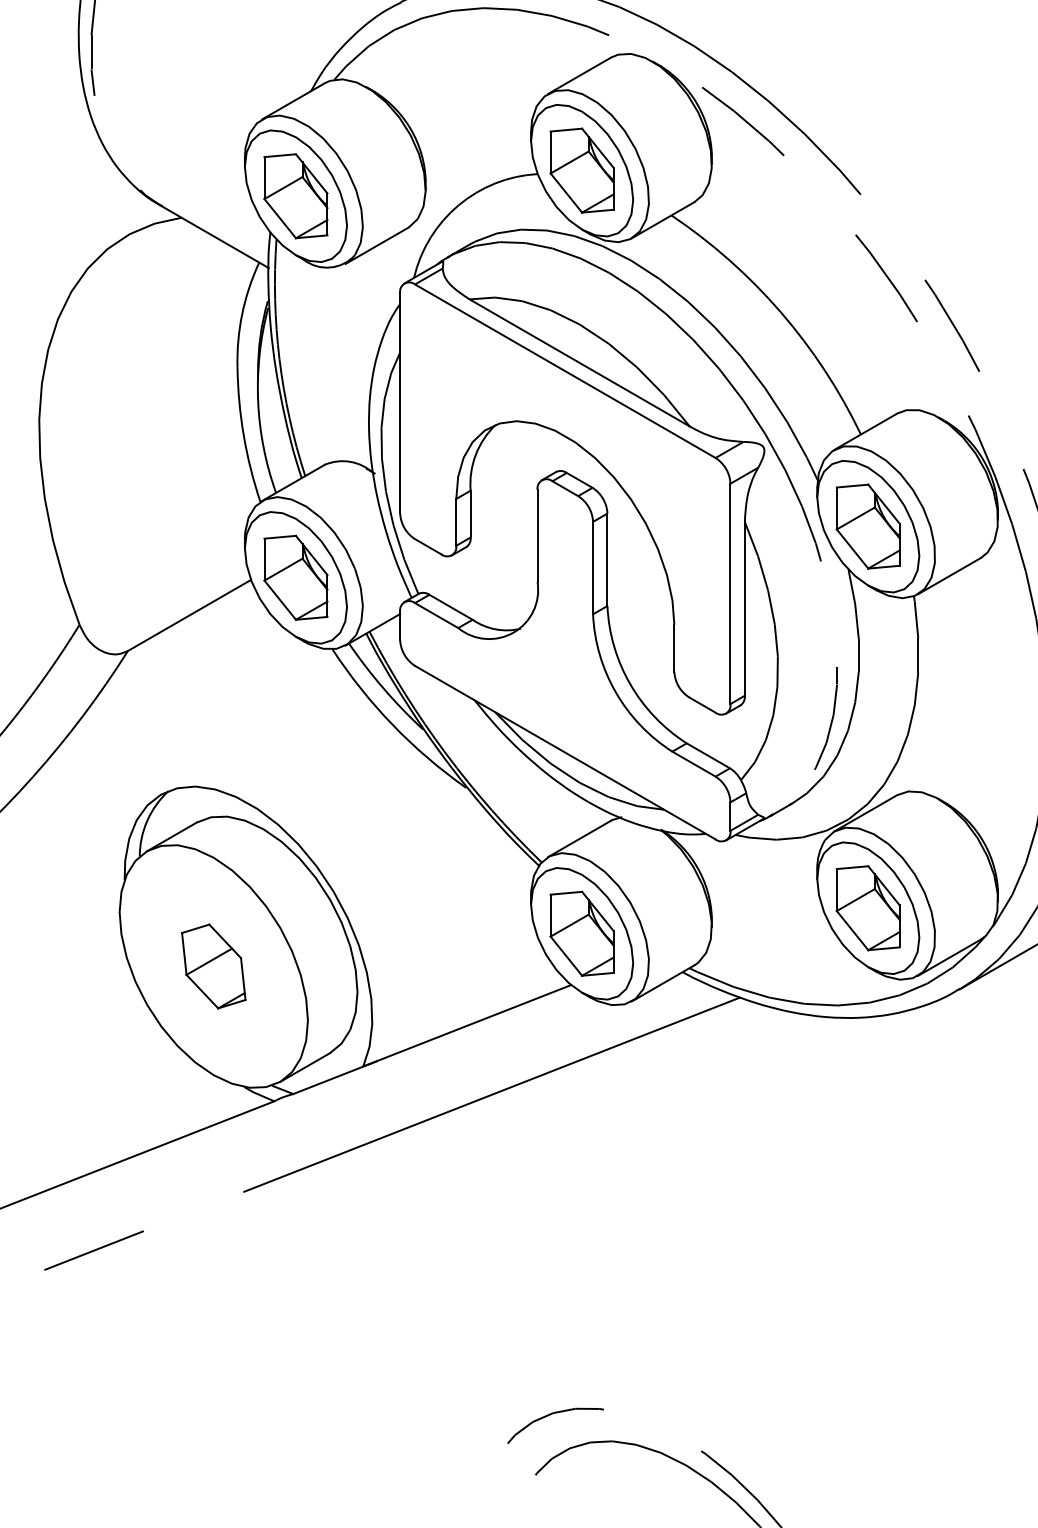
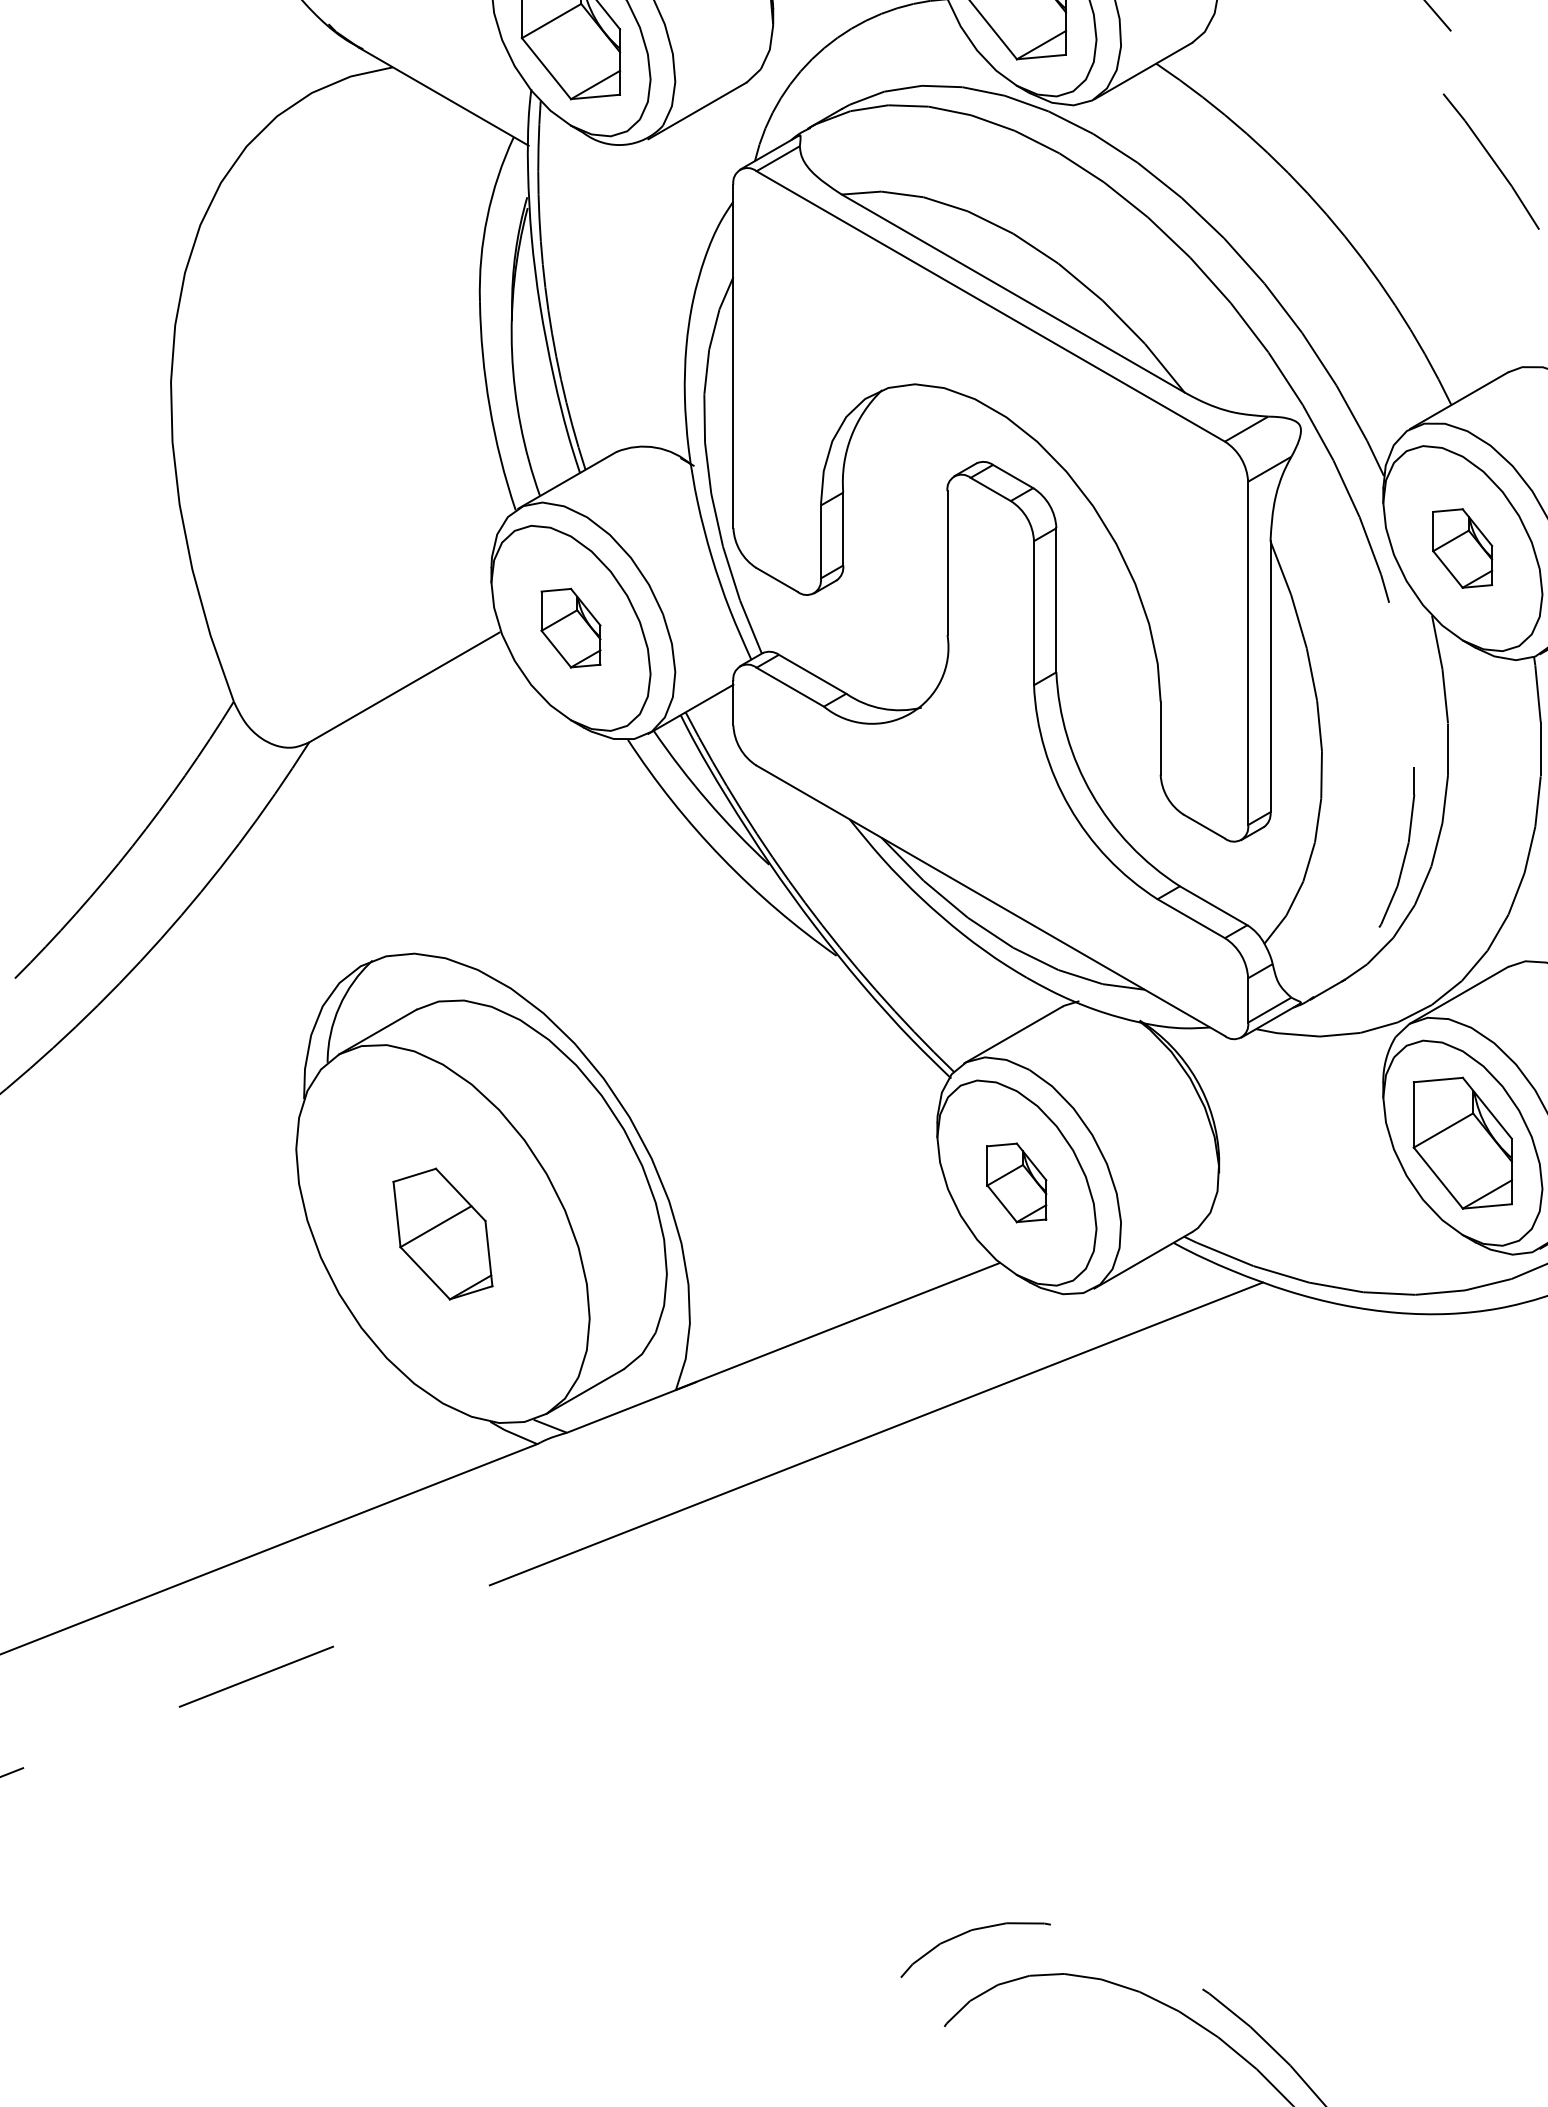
part: (867, 526) -> (1461, 548), size x0.6
part: (295, 577) -> (570, 627), size x0.6
part: (581, 933) -> (1015, 1182), size x0.6

